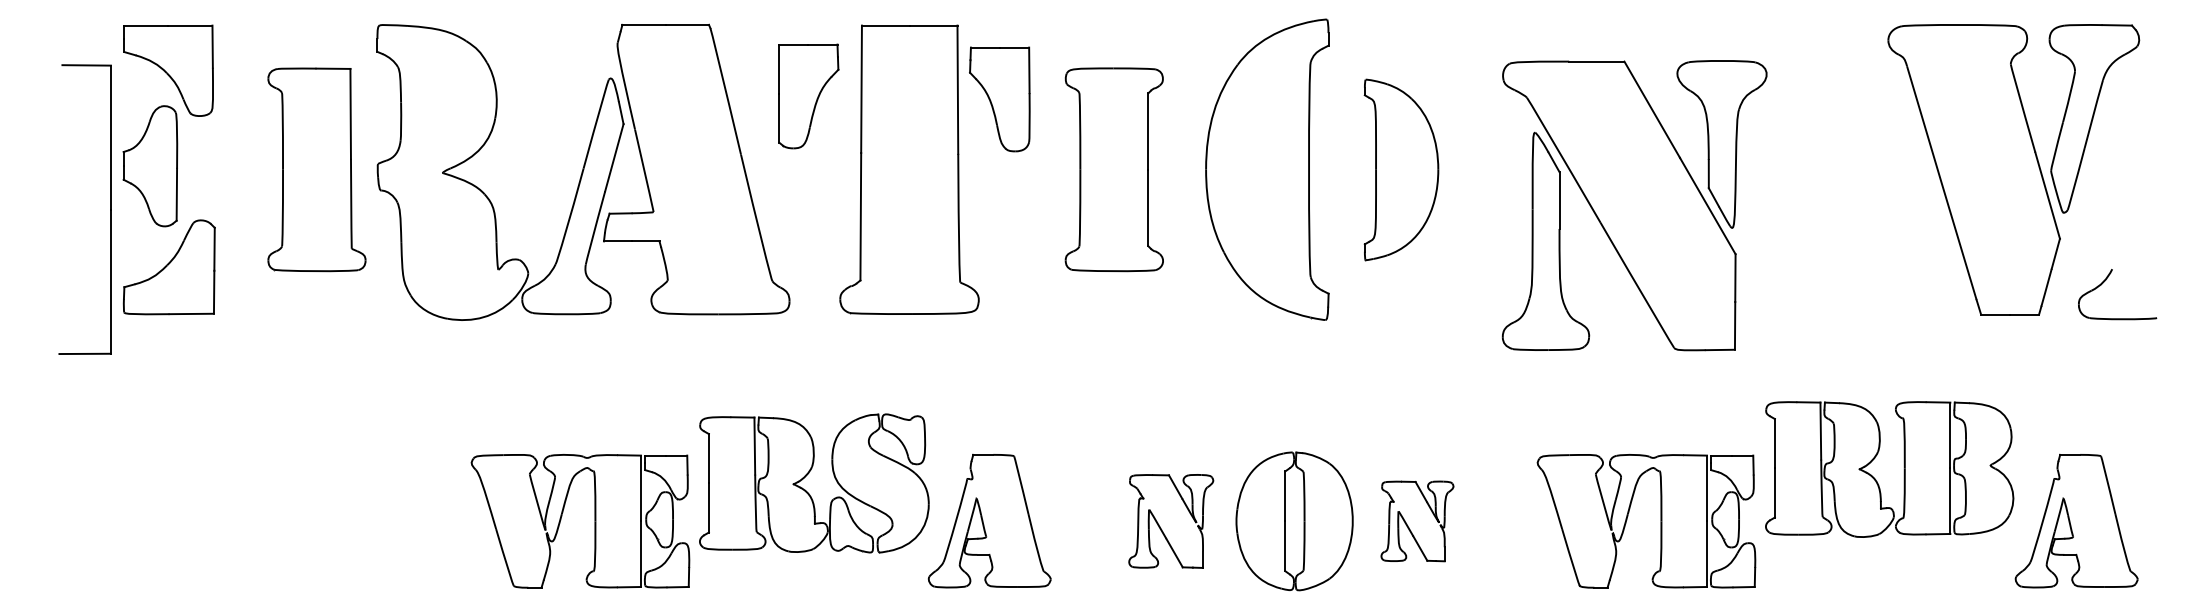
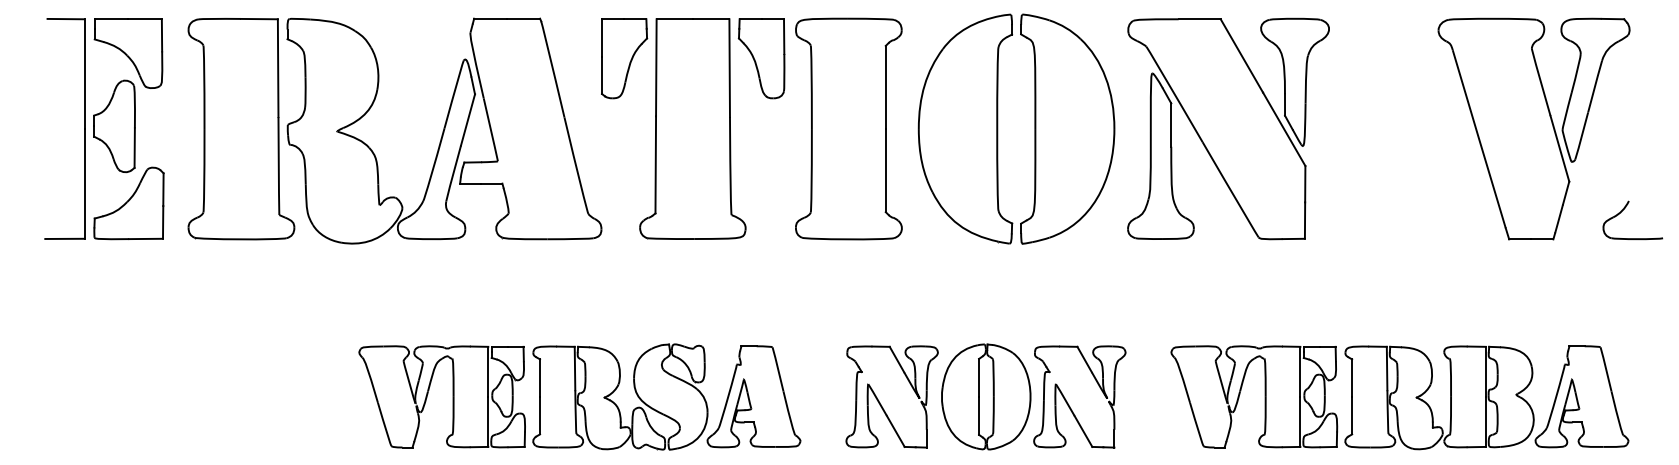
part: (808, 96) -> (624, 58), moved
part: (999, 99) -> (761, 58), moved
part: (316, 169) -> (241, 128), size x1.43
part: (1114, 169) -> (849, 128), size x1.43
part: (1401, 169) -> (1067, 128), size x1.67
part: (1634, 205) -> (1228, 128), moved
part: (110, 209) -> (84, 128), moved
part: (2105, 281) -> (1623, 210), moved
part: (1903, 469) -> (1450, 397), moved
part: (807, 475) -> (615, 390), moved
part: (1171, 521) -> (892, 397), size x1.43
part: (1417, 521) -> (1079, 397), size x1.67

